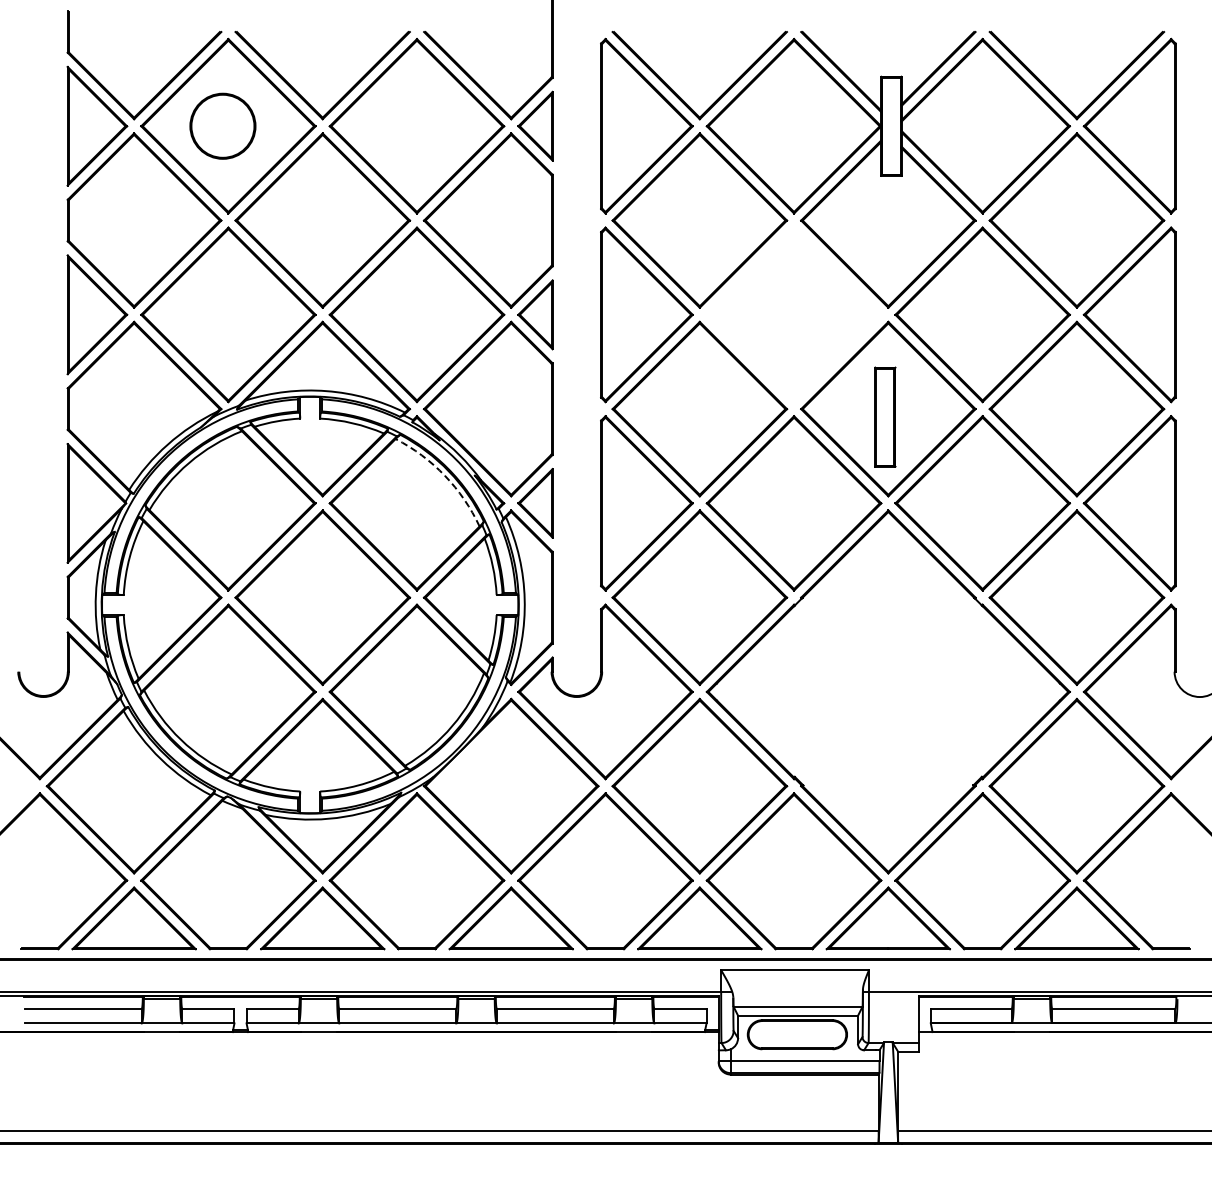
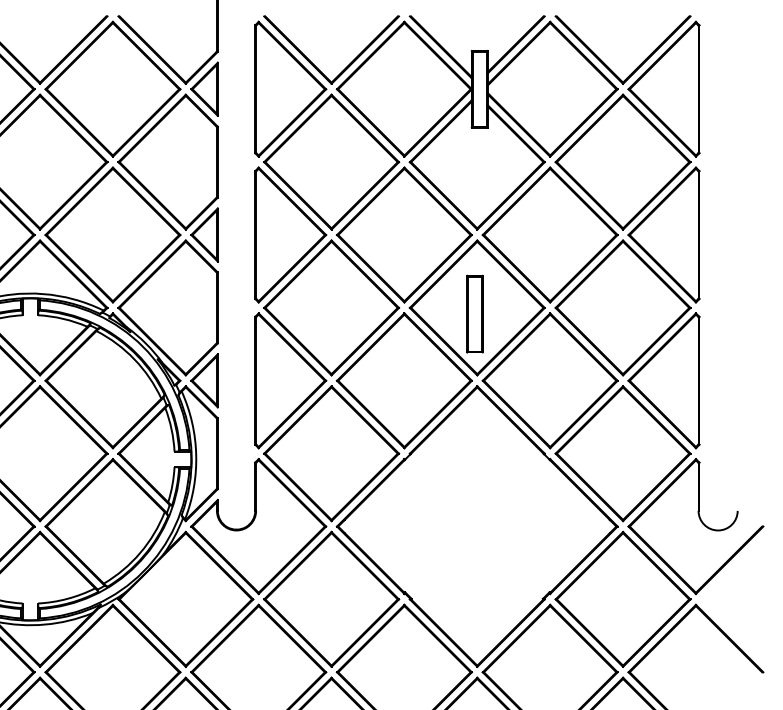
part: (793, 314) -> (403, 234), added
arc: (444, 475) -> (134, 359), dashed -> solid

